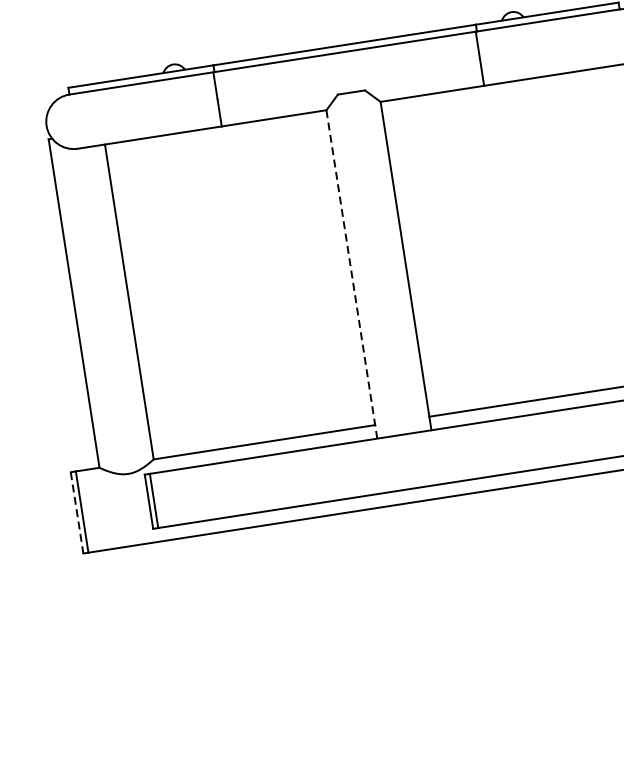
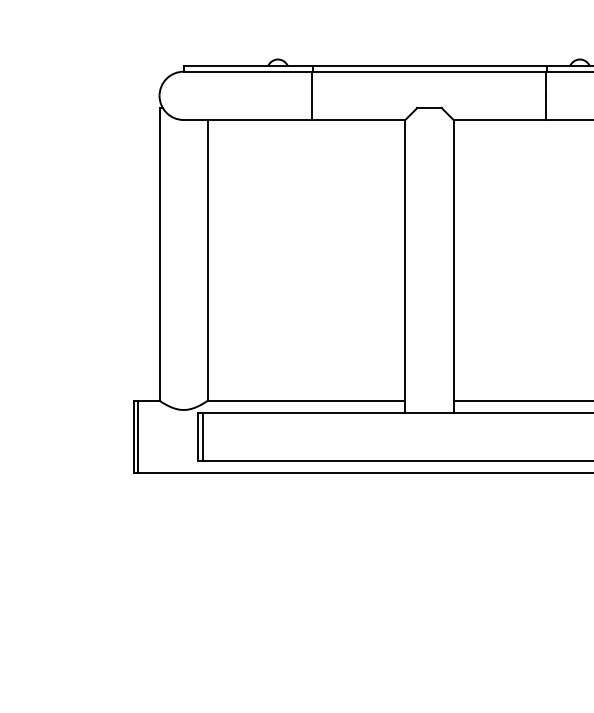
line: (352, 274) -> (405, 266), dashed -> solid
line: (76, 513) -> (133, 437), dashed -> solid

